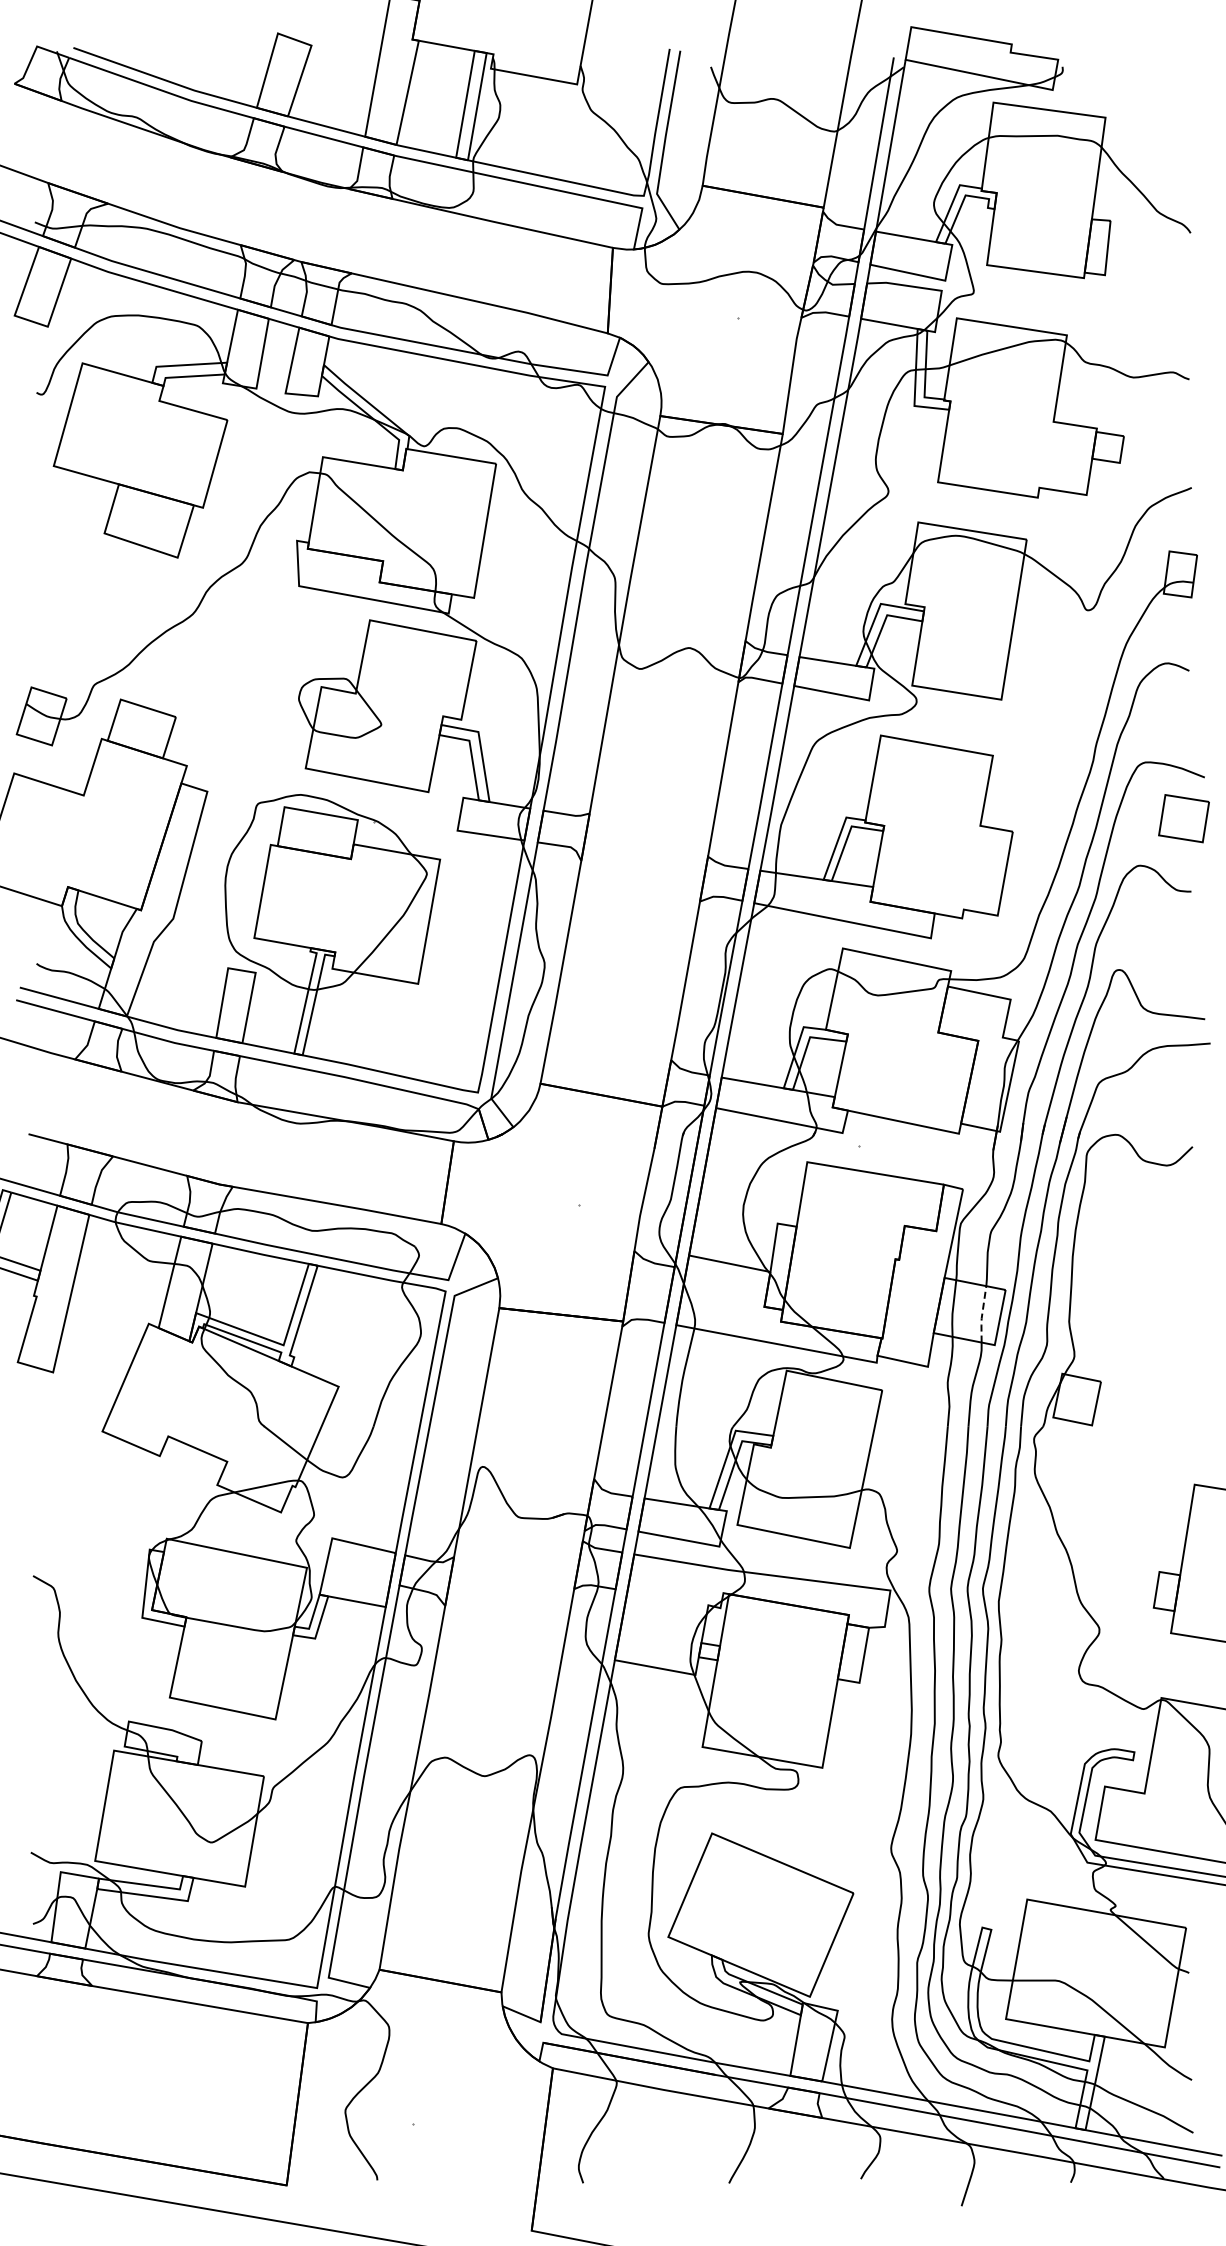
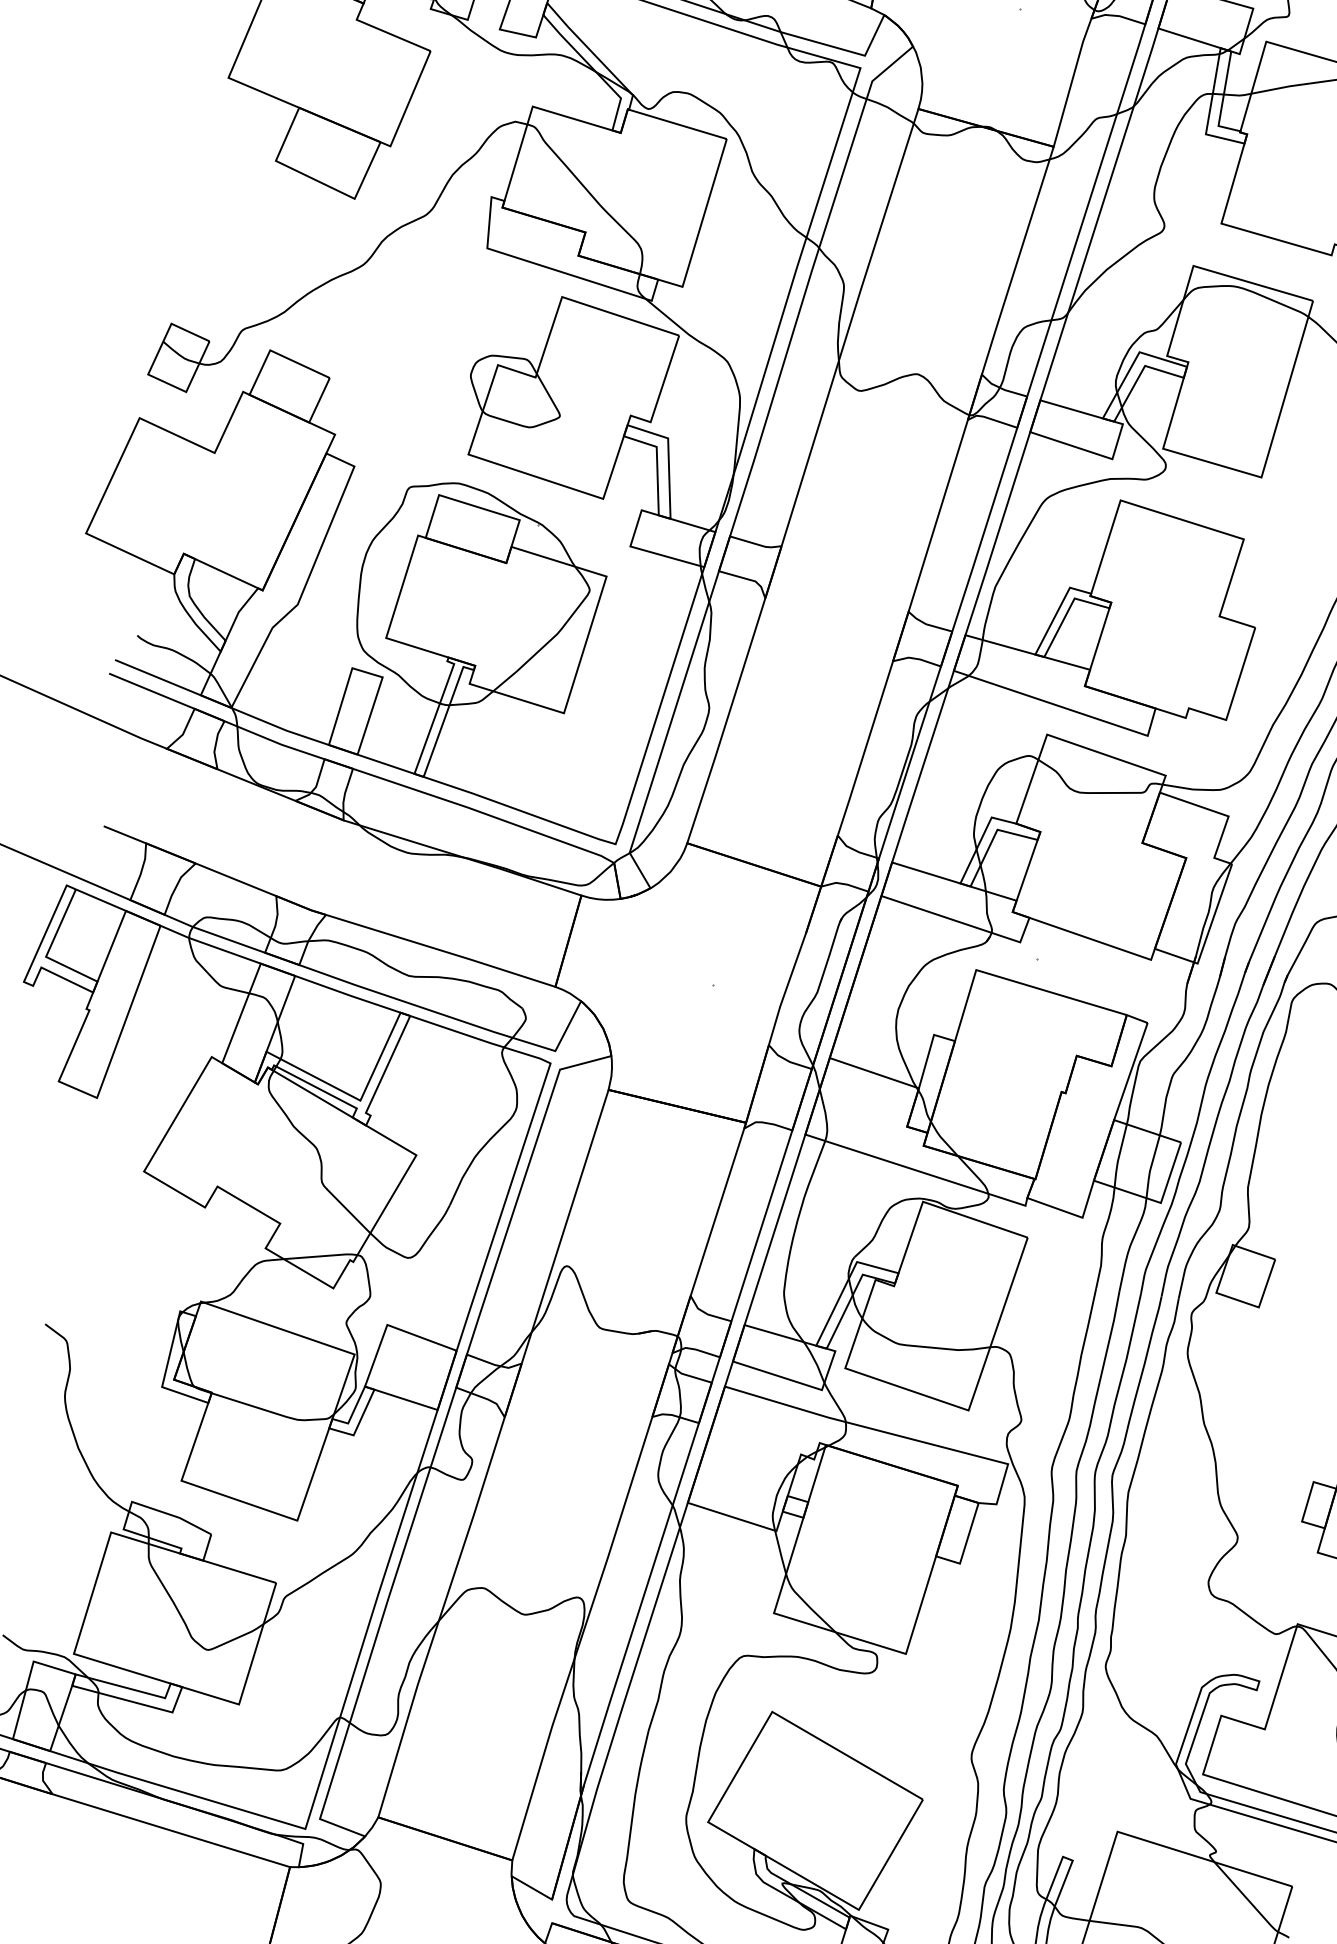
line: (982, 1315) -> (1151, 1167), dashed -> solid

